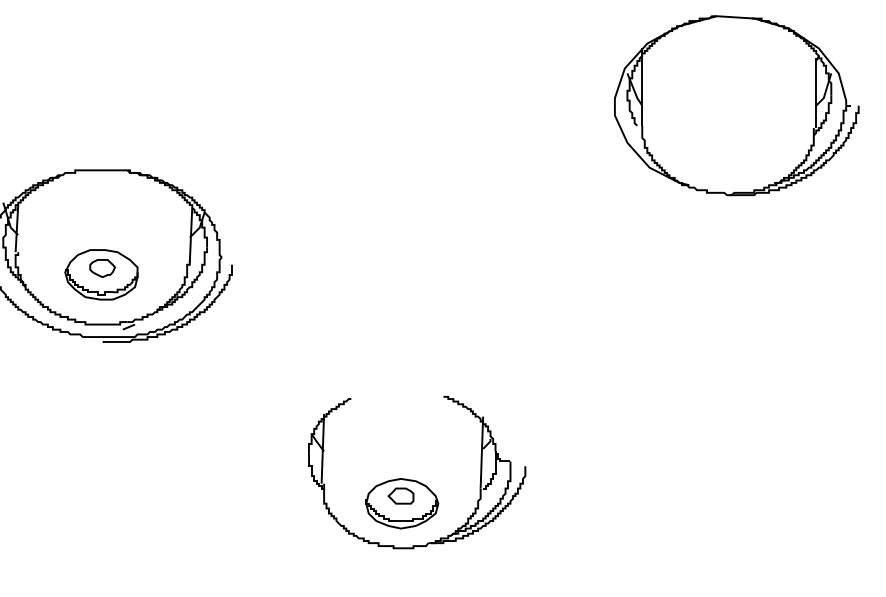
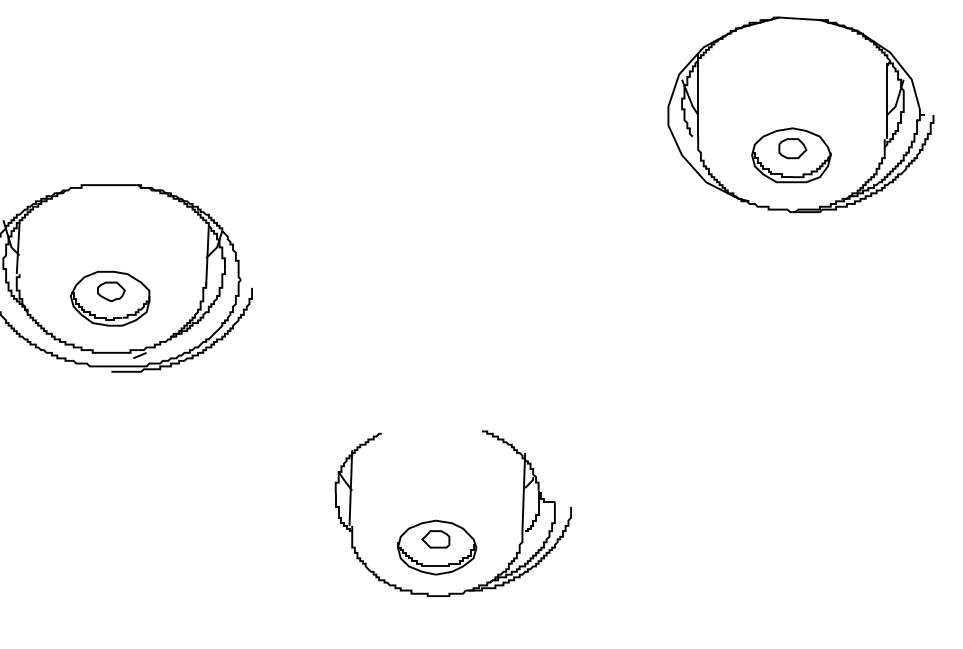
part: (728, 142) -> (791, 154), added

